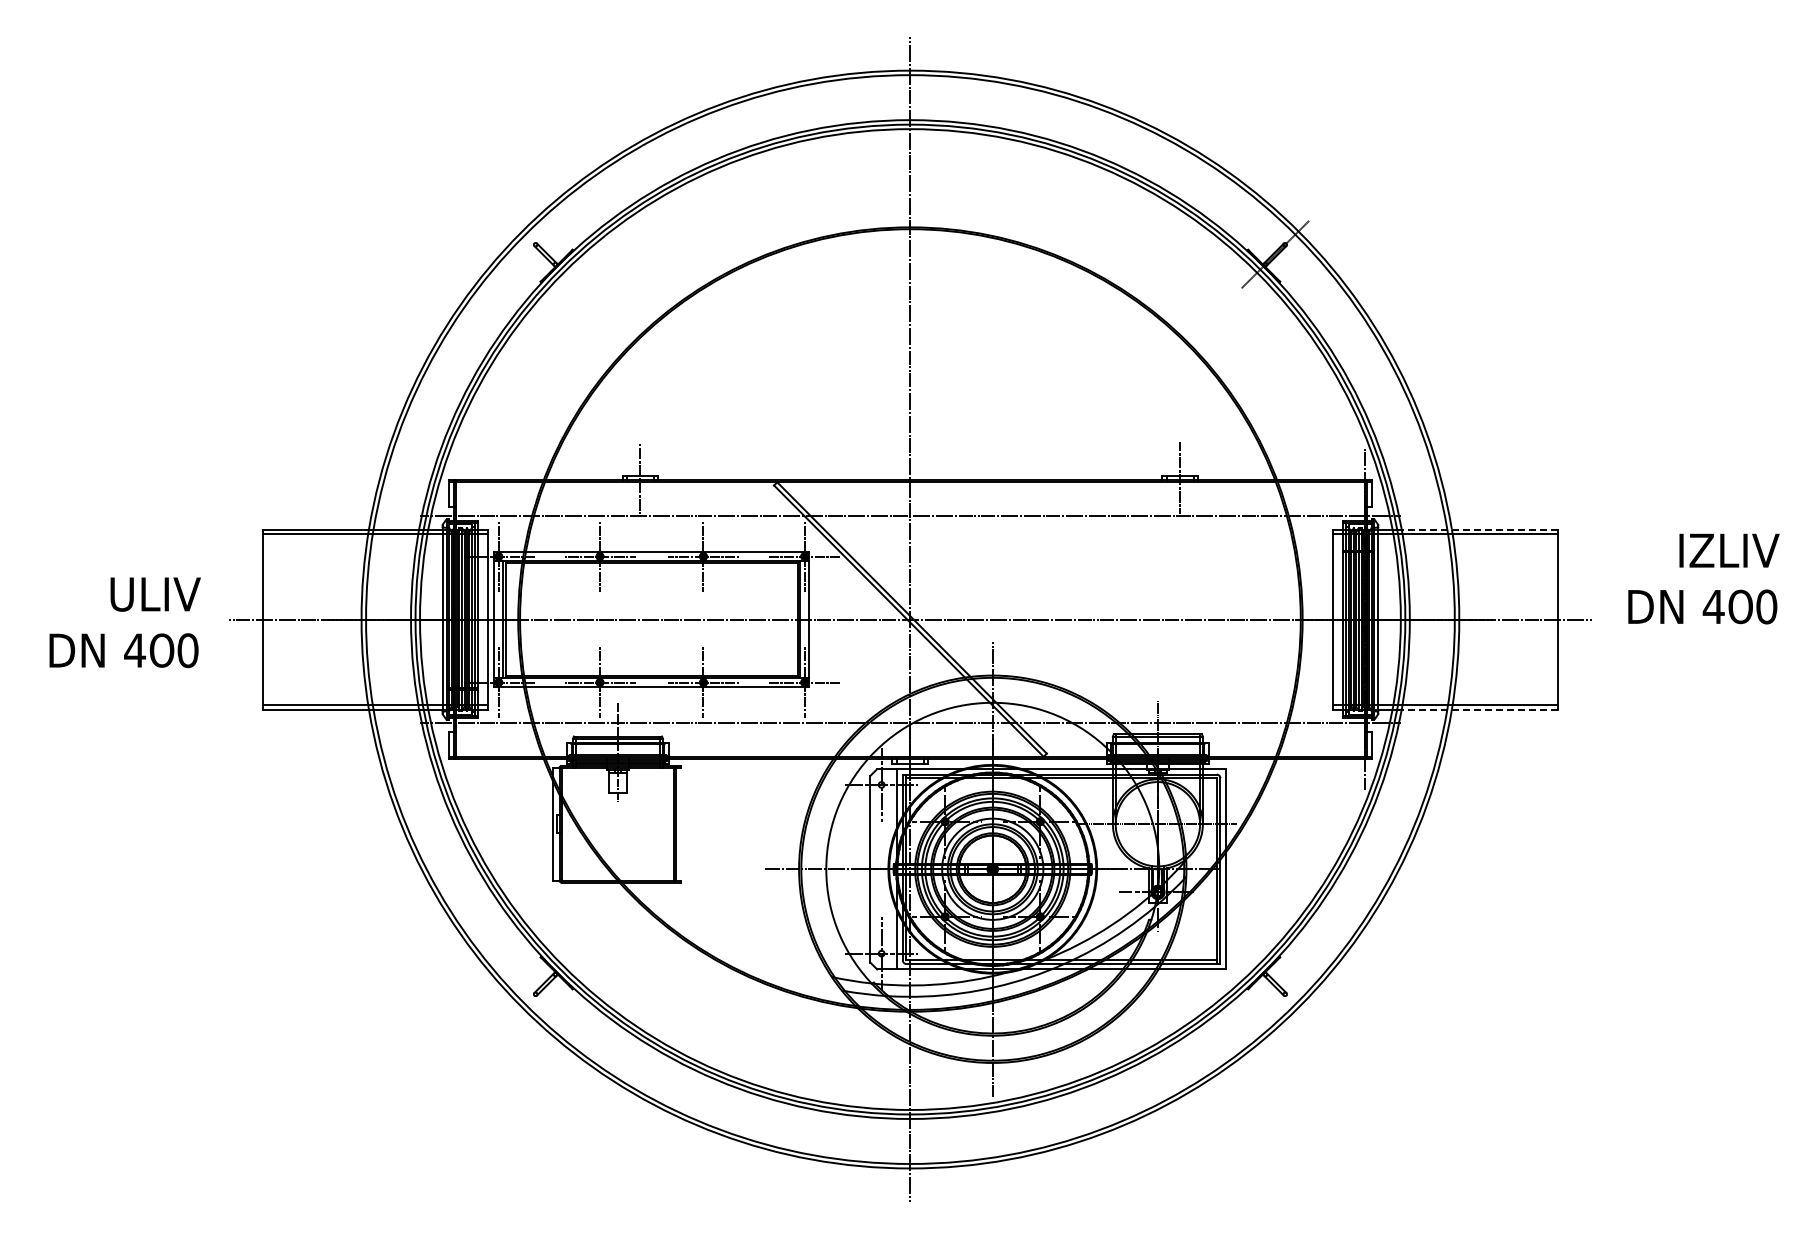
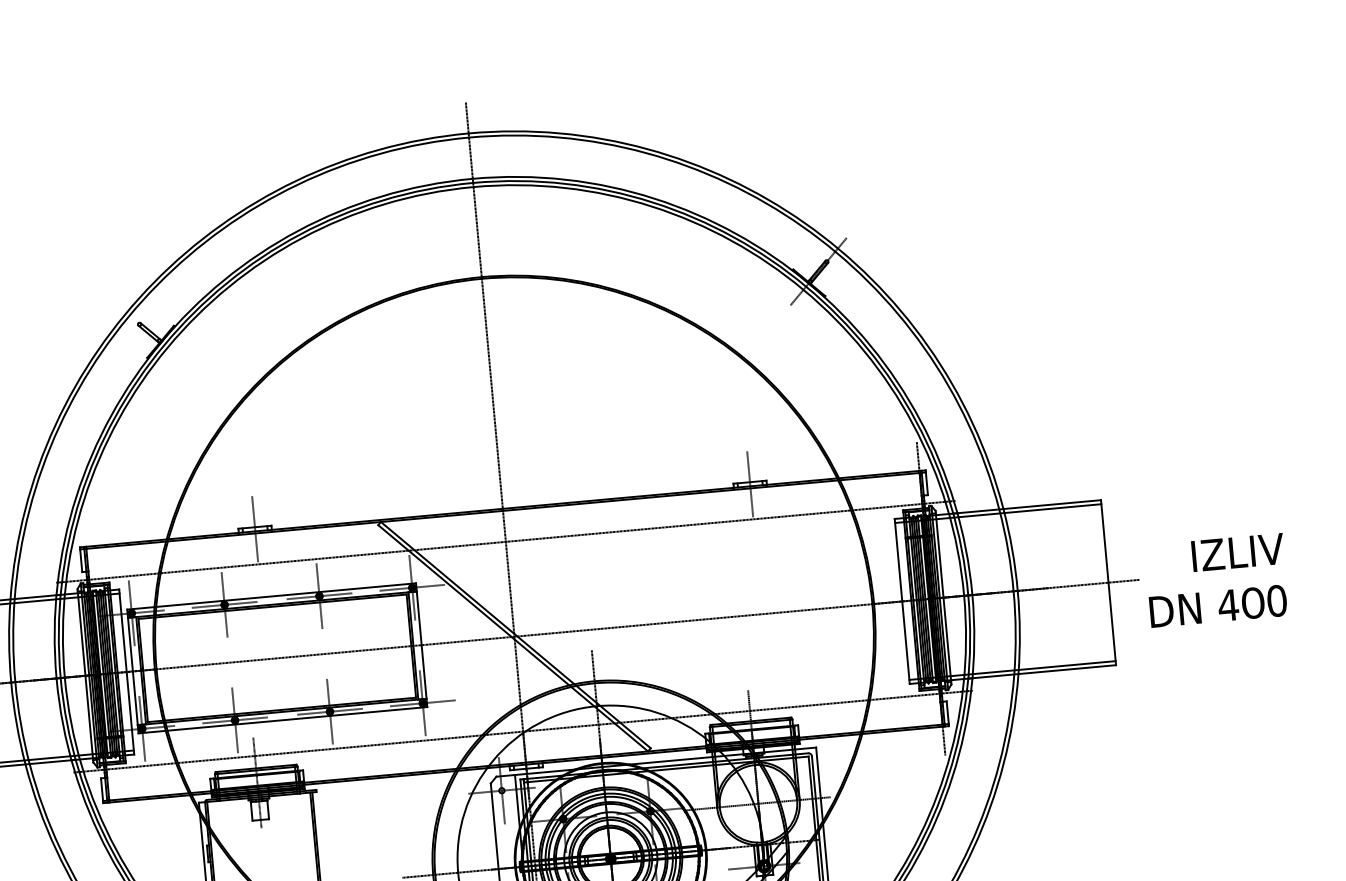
line: (1479, 529) -> (1028, 506), dashed -> solid
text: (1703, 578) -> (1216, 580), moved
line: (1479, 709) -> (1043, 671), dashed -> solid

